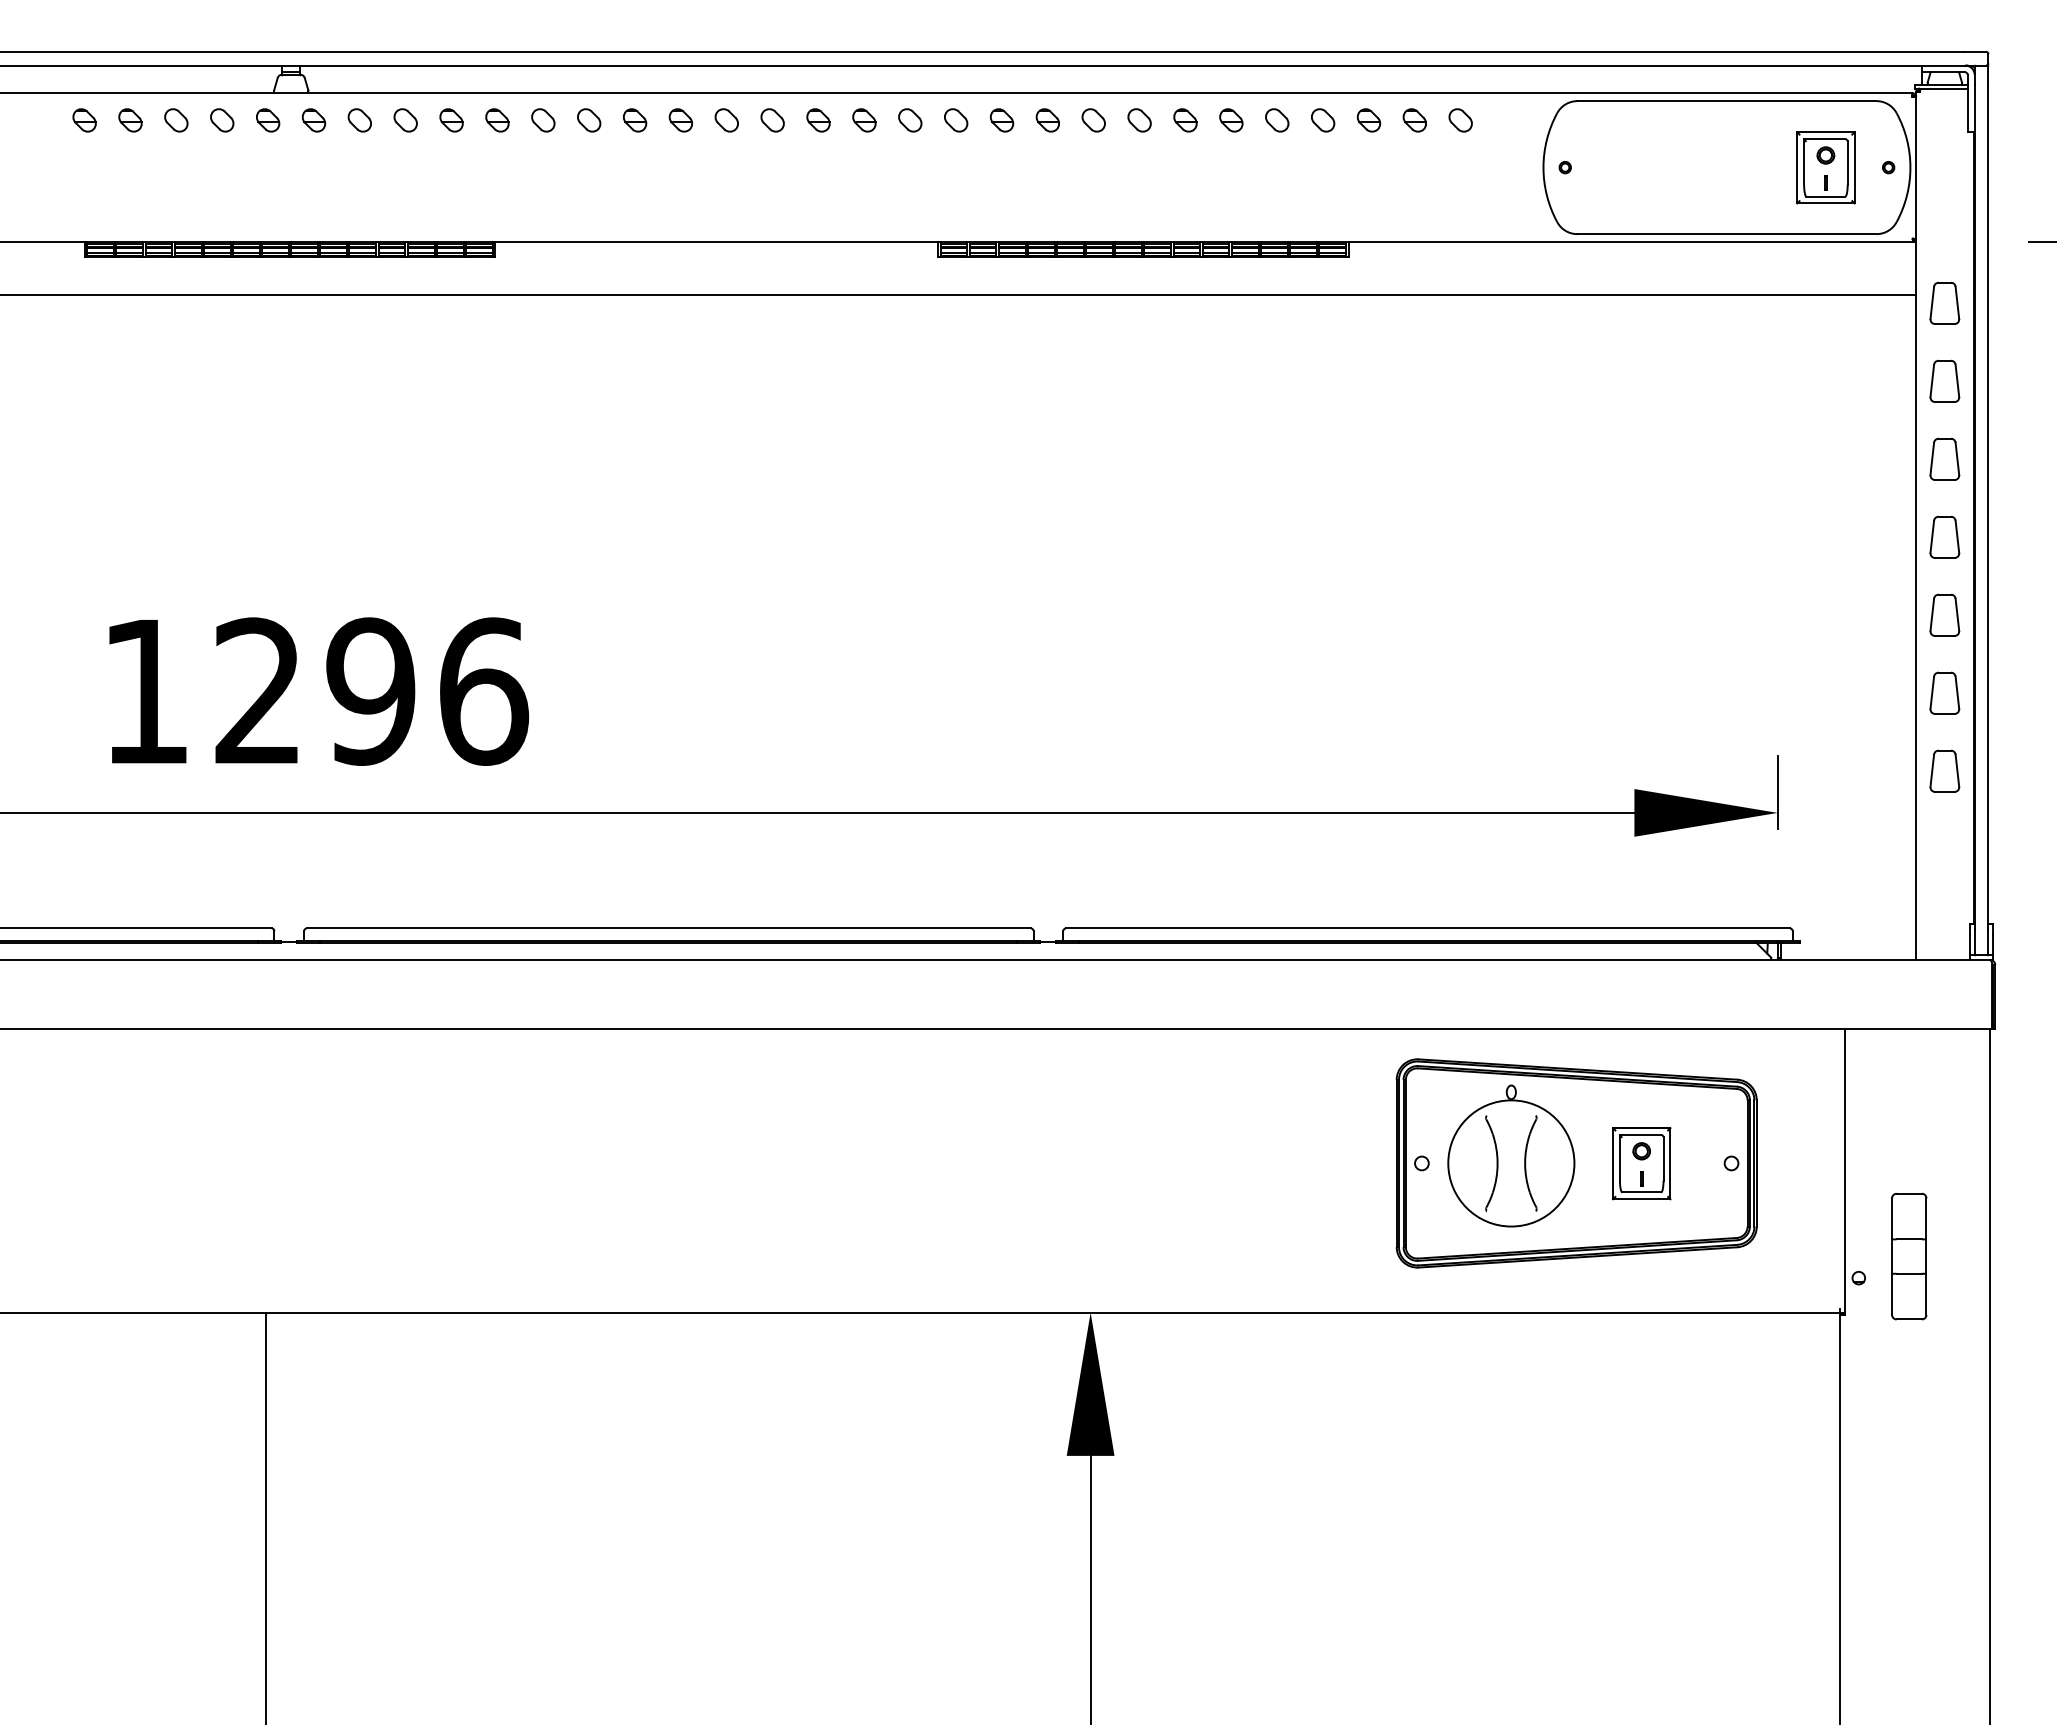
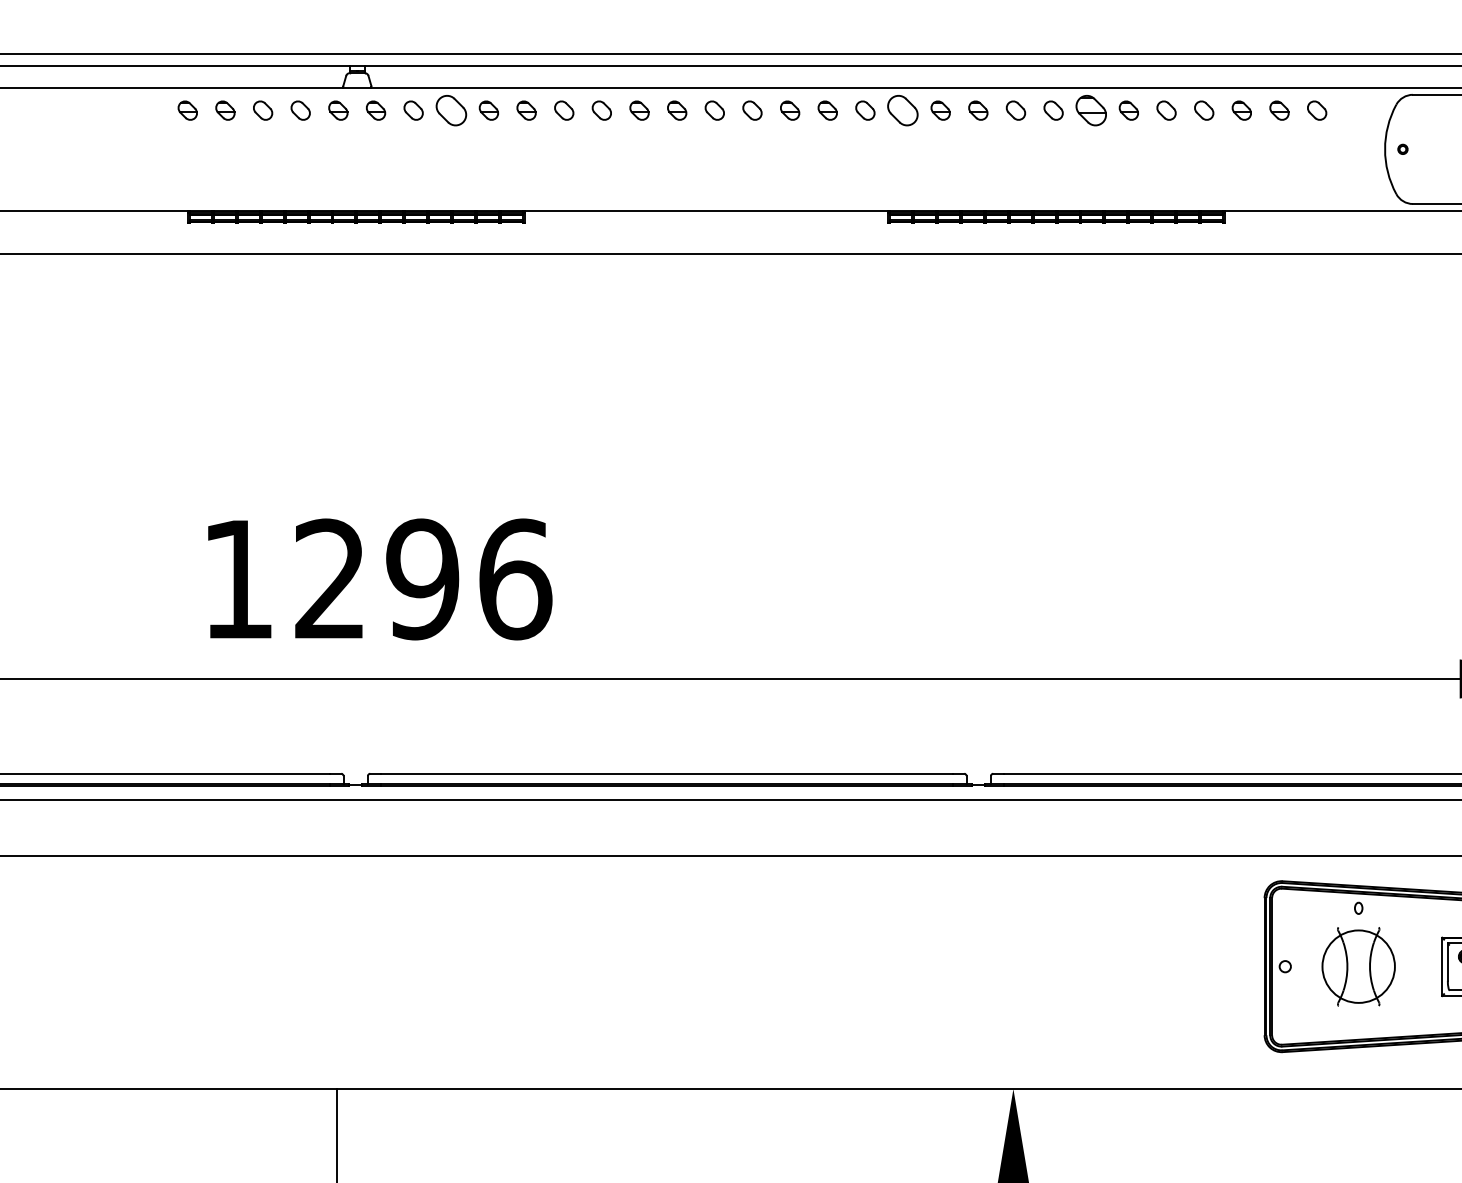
part: (405, 120) -> (451, 110), size x1.6
part: (956, 120) -> (903, 110), size x1.6
part: (1185, 120) -> (1091, 110), size x1.6
circle: (1511, 1163) -> (1358, 966), size x0.7

